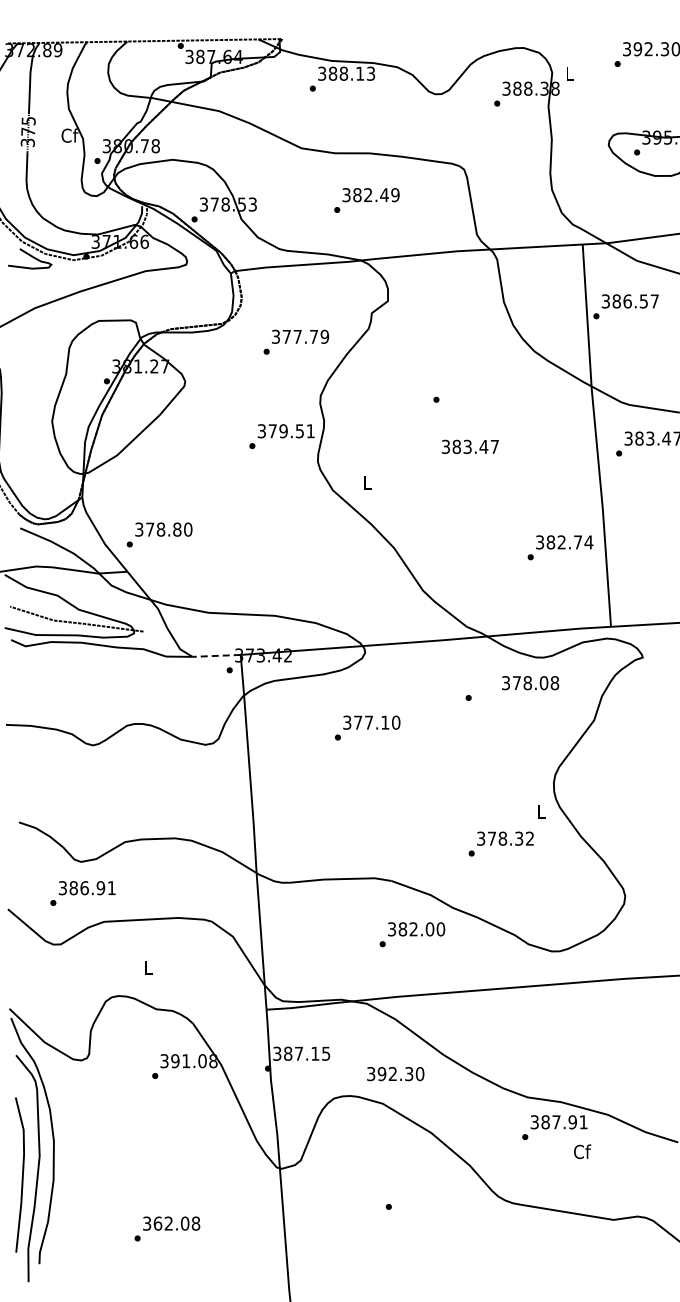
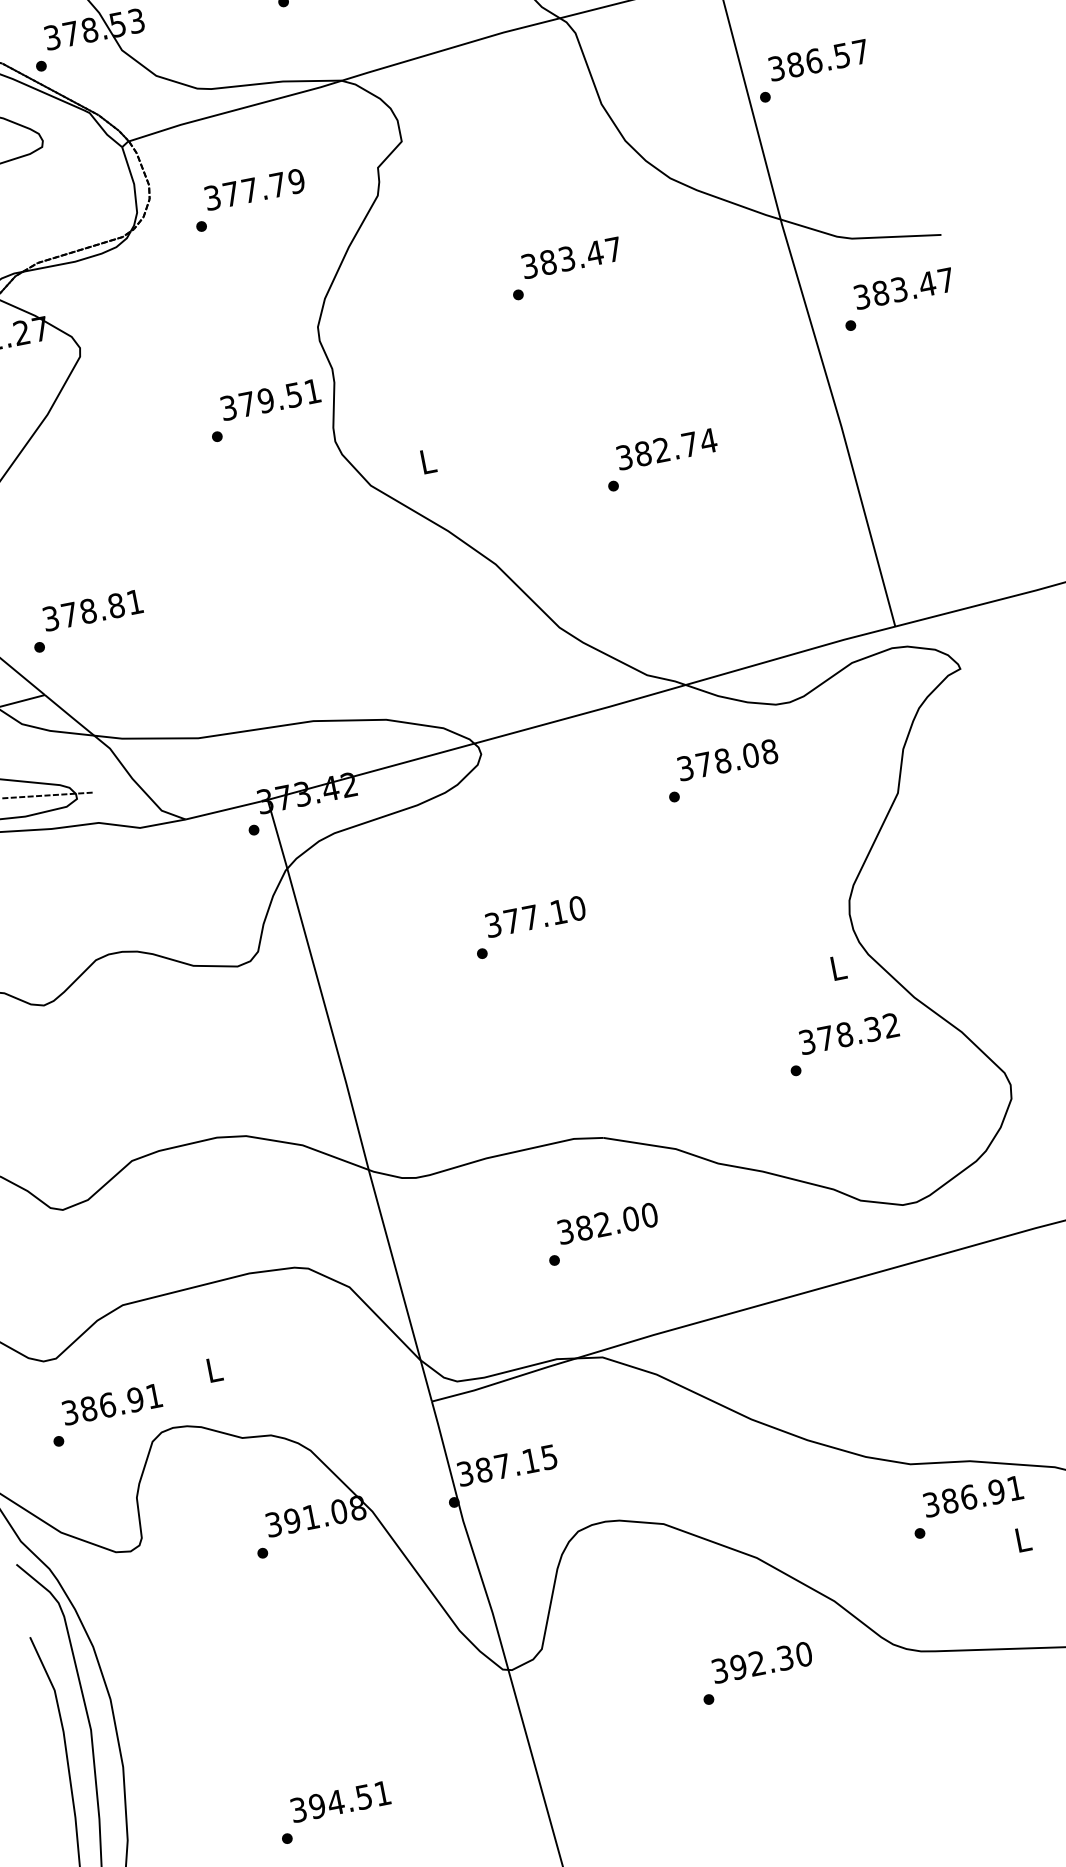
text: (296, 341) -> (249, 198), moved
text: (469, 446) -> (570, 257), moved
text: (188, 529) -> (135, 601), 378.80 -> 378.81
text: (560, 547) -> (661, 459), moved
line: (216, 655) -> (226, 809), dashed -> solid
text: (530, 683) -> (727, 760), moved
text: (367, 727) -> (529, 926), moved
text: (500, 843) -> (842, 1043), moved
text: (82, 893) -> (105, 1415), moved
text: (412, 934) -> (602, 1233), moved
text: (395, 1074) -> (761, 1663), moved
text: (556, 1122) -> (968, 1497), 387.91 -> 386.91
text: (582, 1151) -> (1023, 1538), Cf -> L
text: (176, 1223) -> (349, 1799), 362.08 -> 394.51

